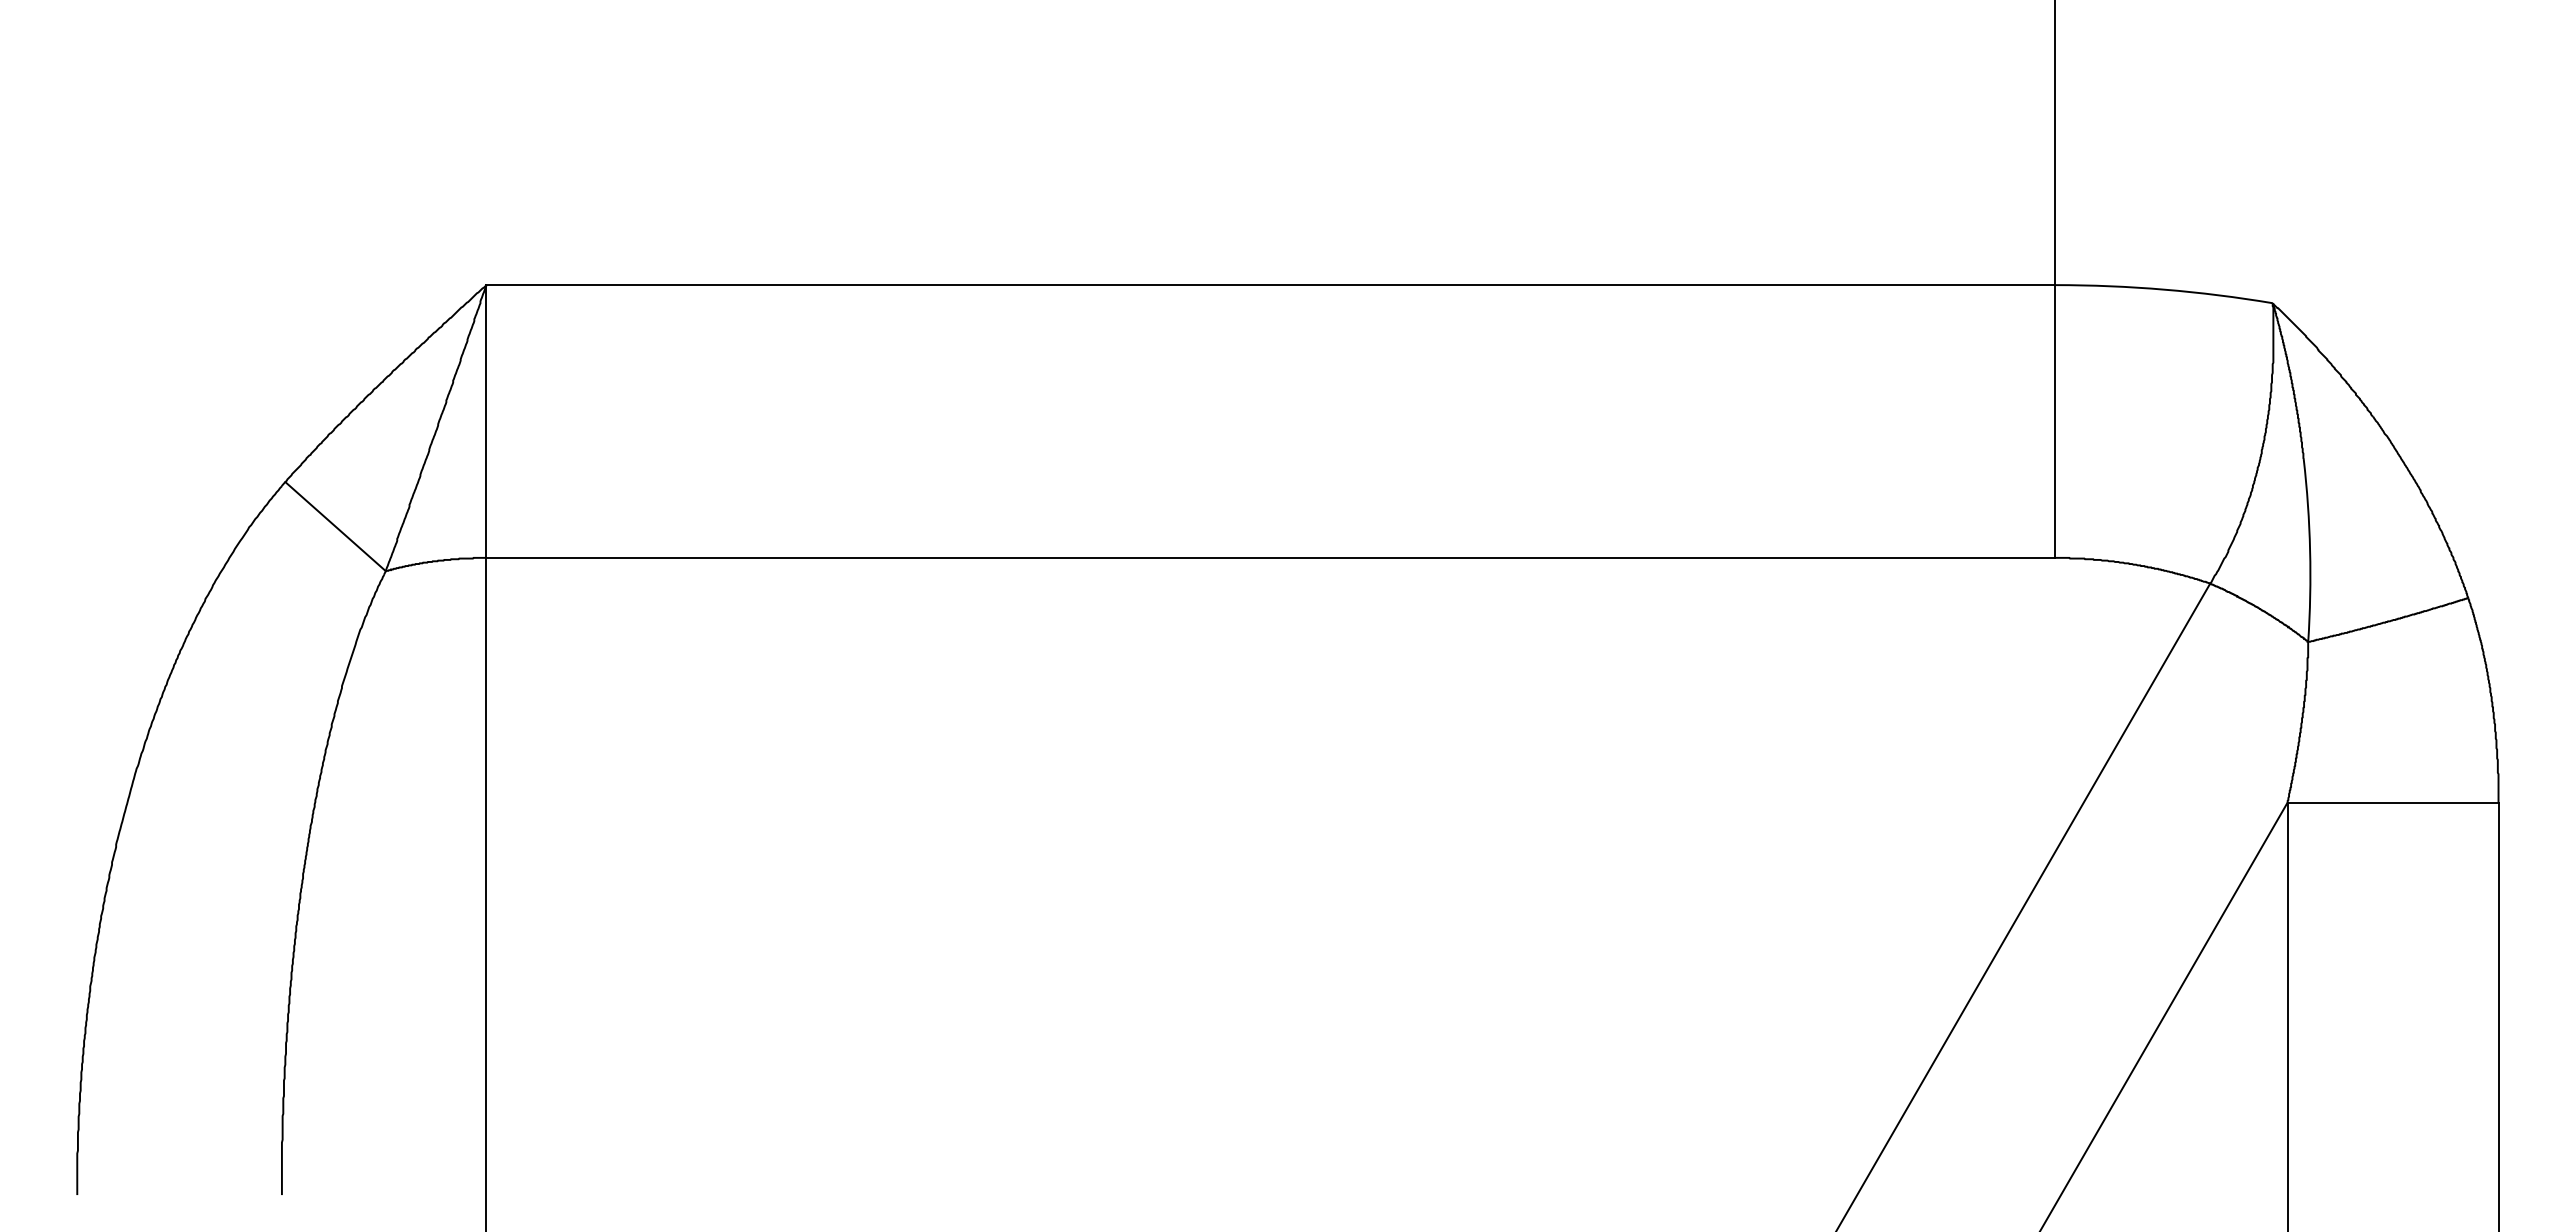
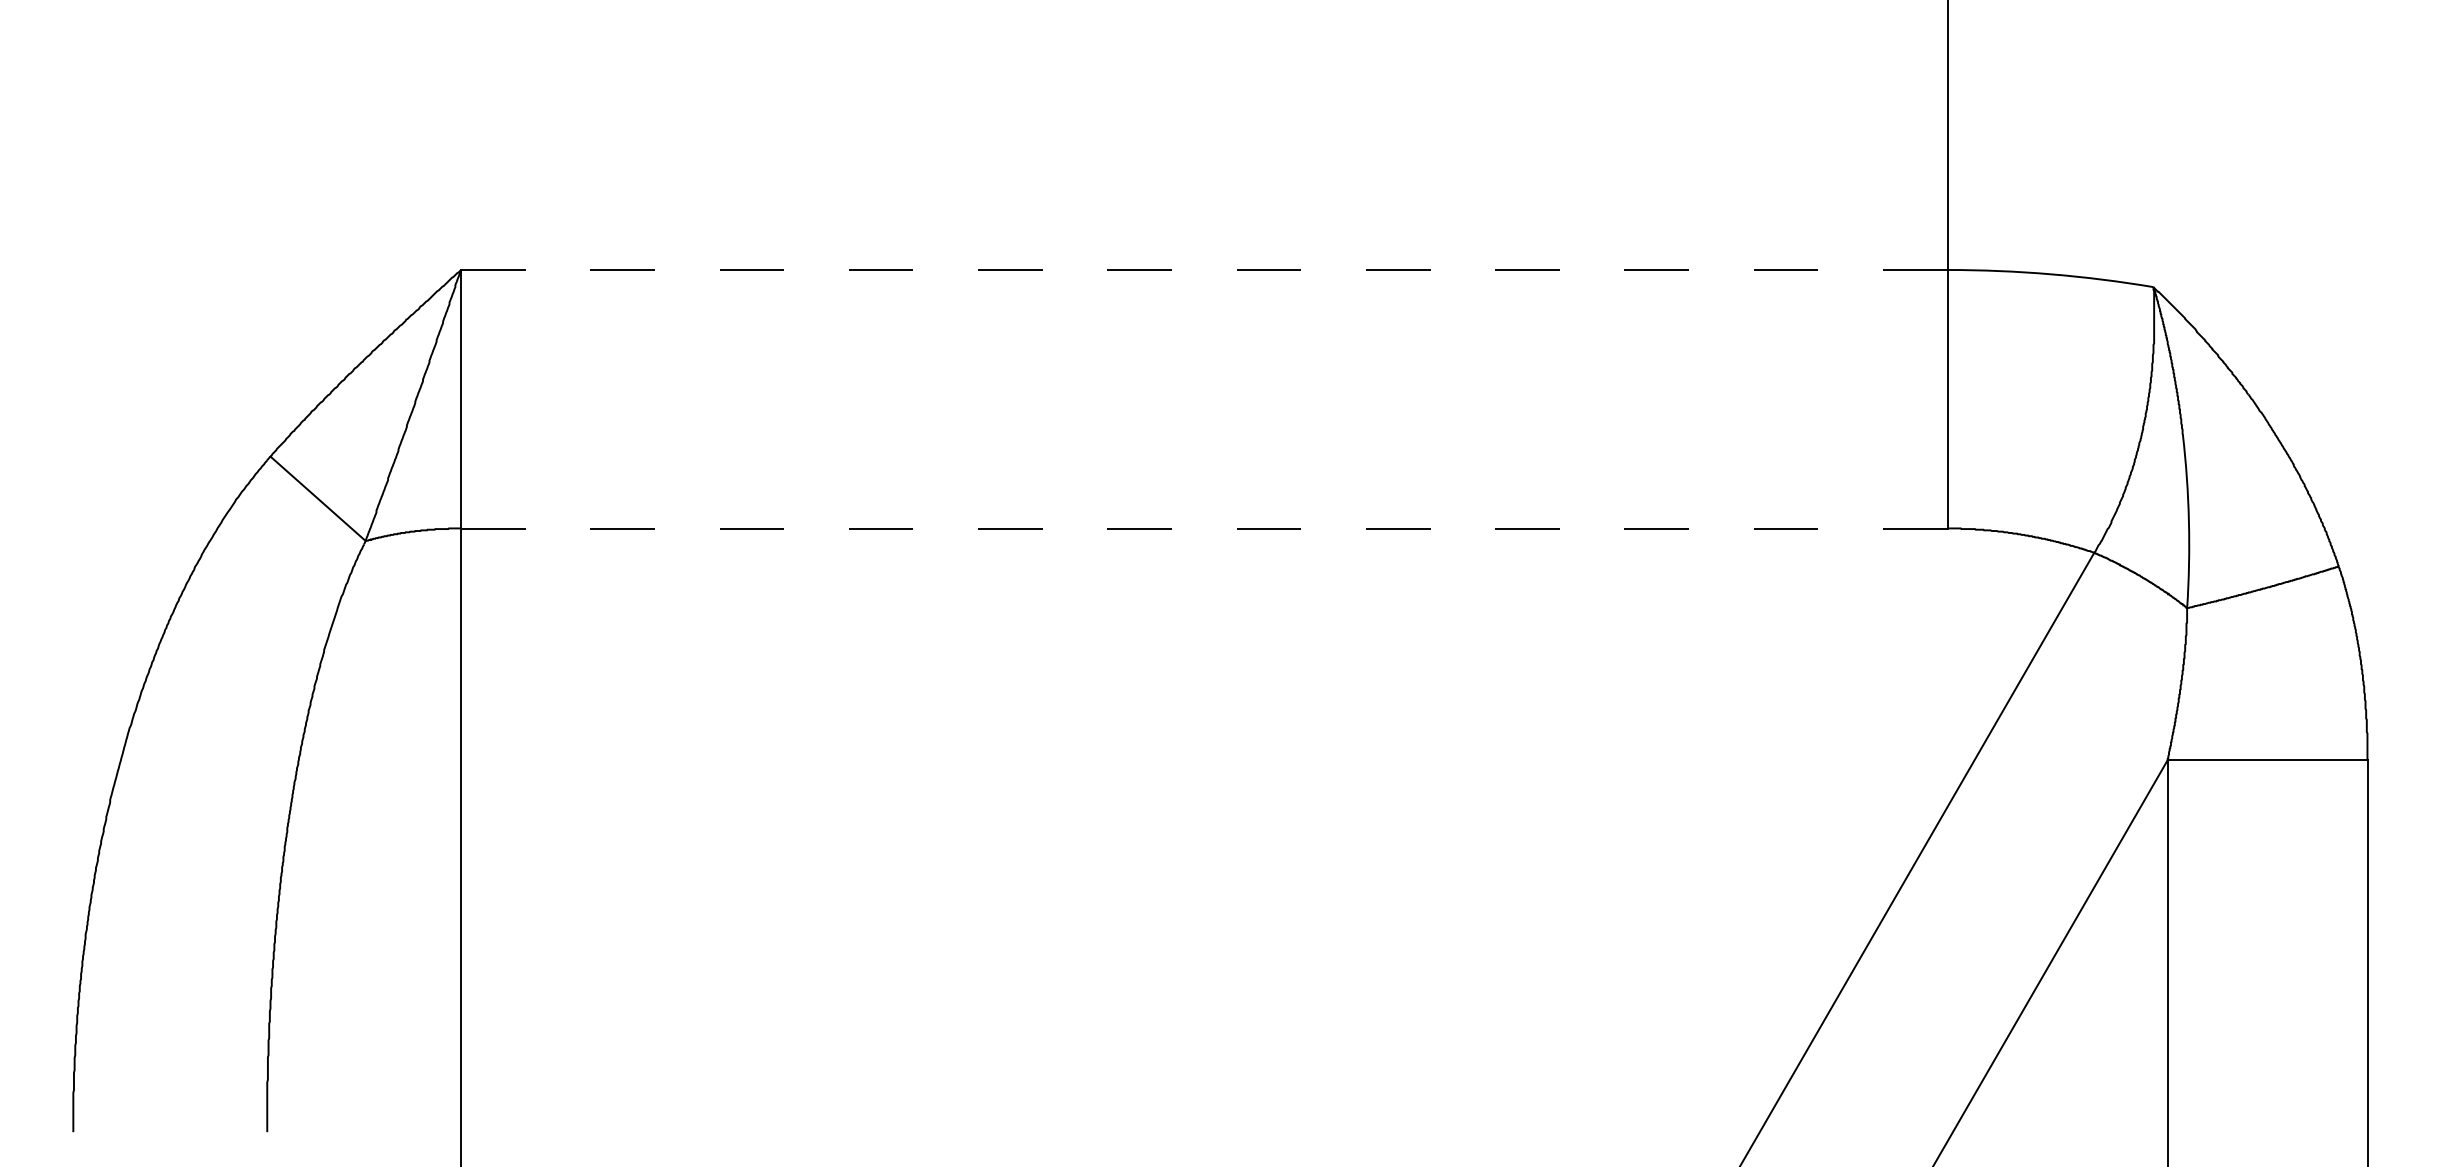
line: (1270, 285) -> (1203, 270), solid -> dashed
line: (1270, 558) -> (1203, 529), solid -> dashed

